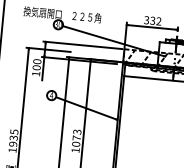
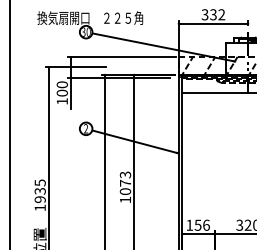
text: (51, 95) -> (85, 128), 4 -> 2

